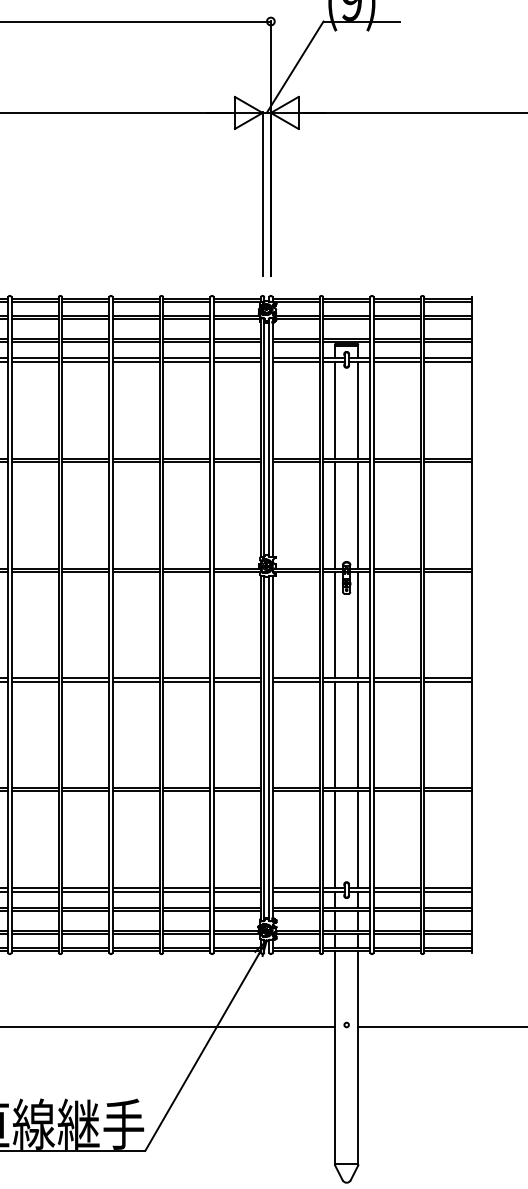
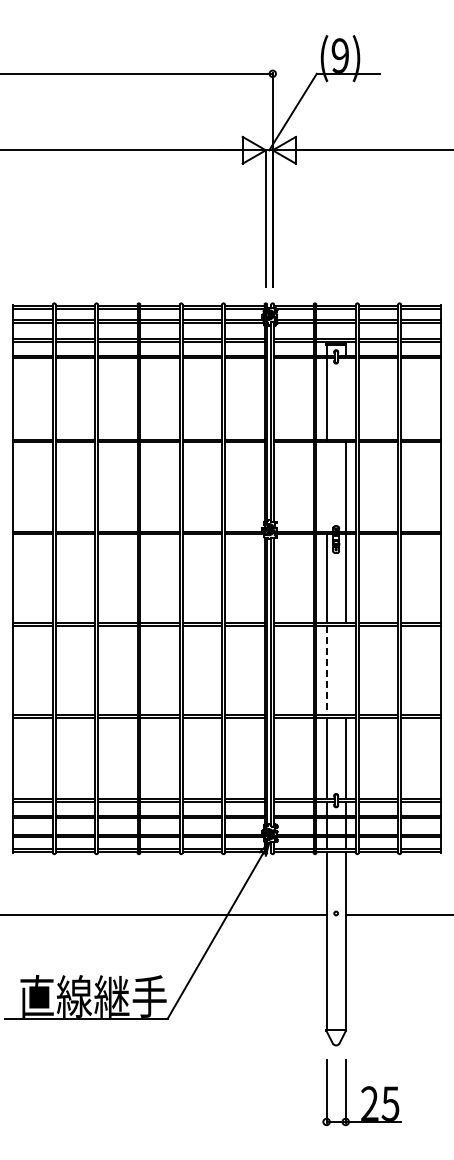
line: (357, 409) -> (345, 398), removed
line: (335, 514) -> (326, 486), removed
line: (335, 734) -> (326, 670), solid -> dashed
line: (357, 734) -> (345, 670), removed

